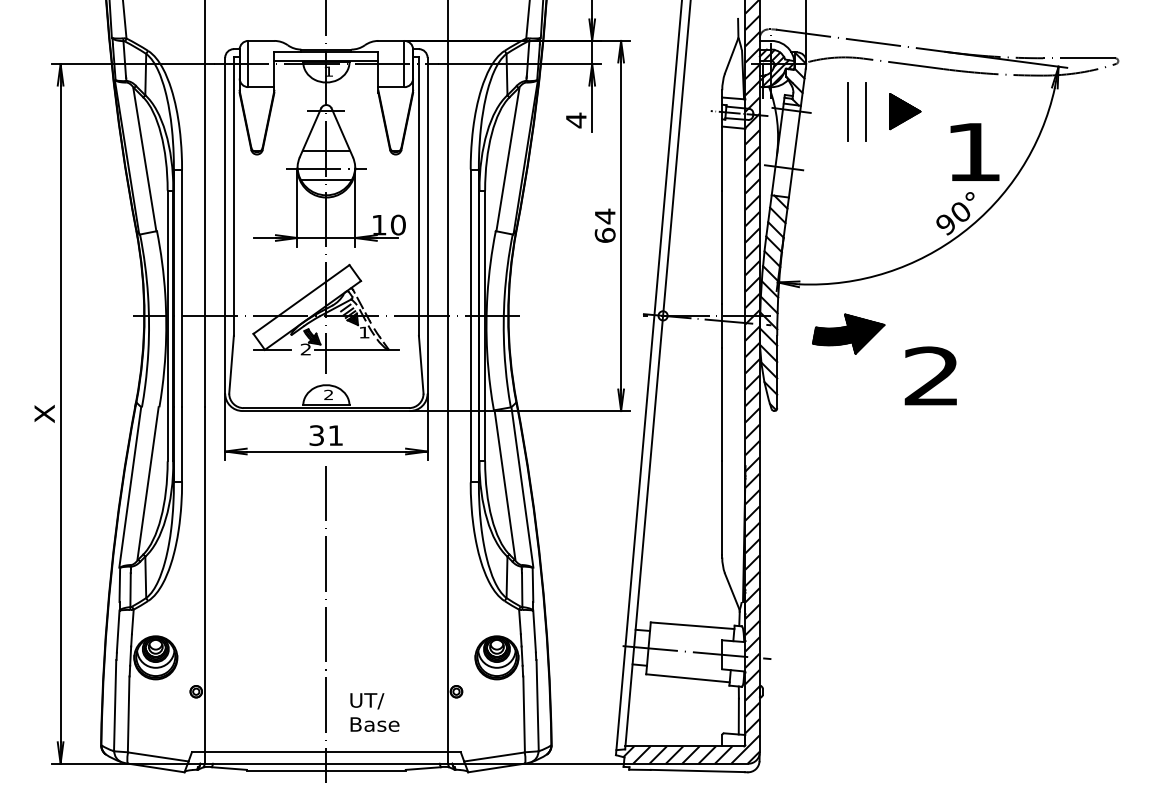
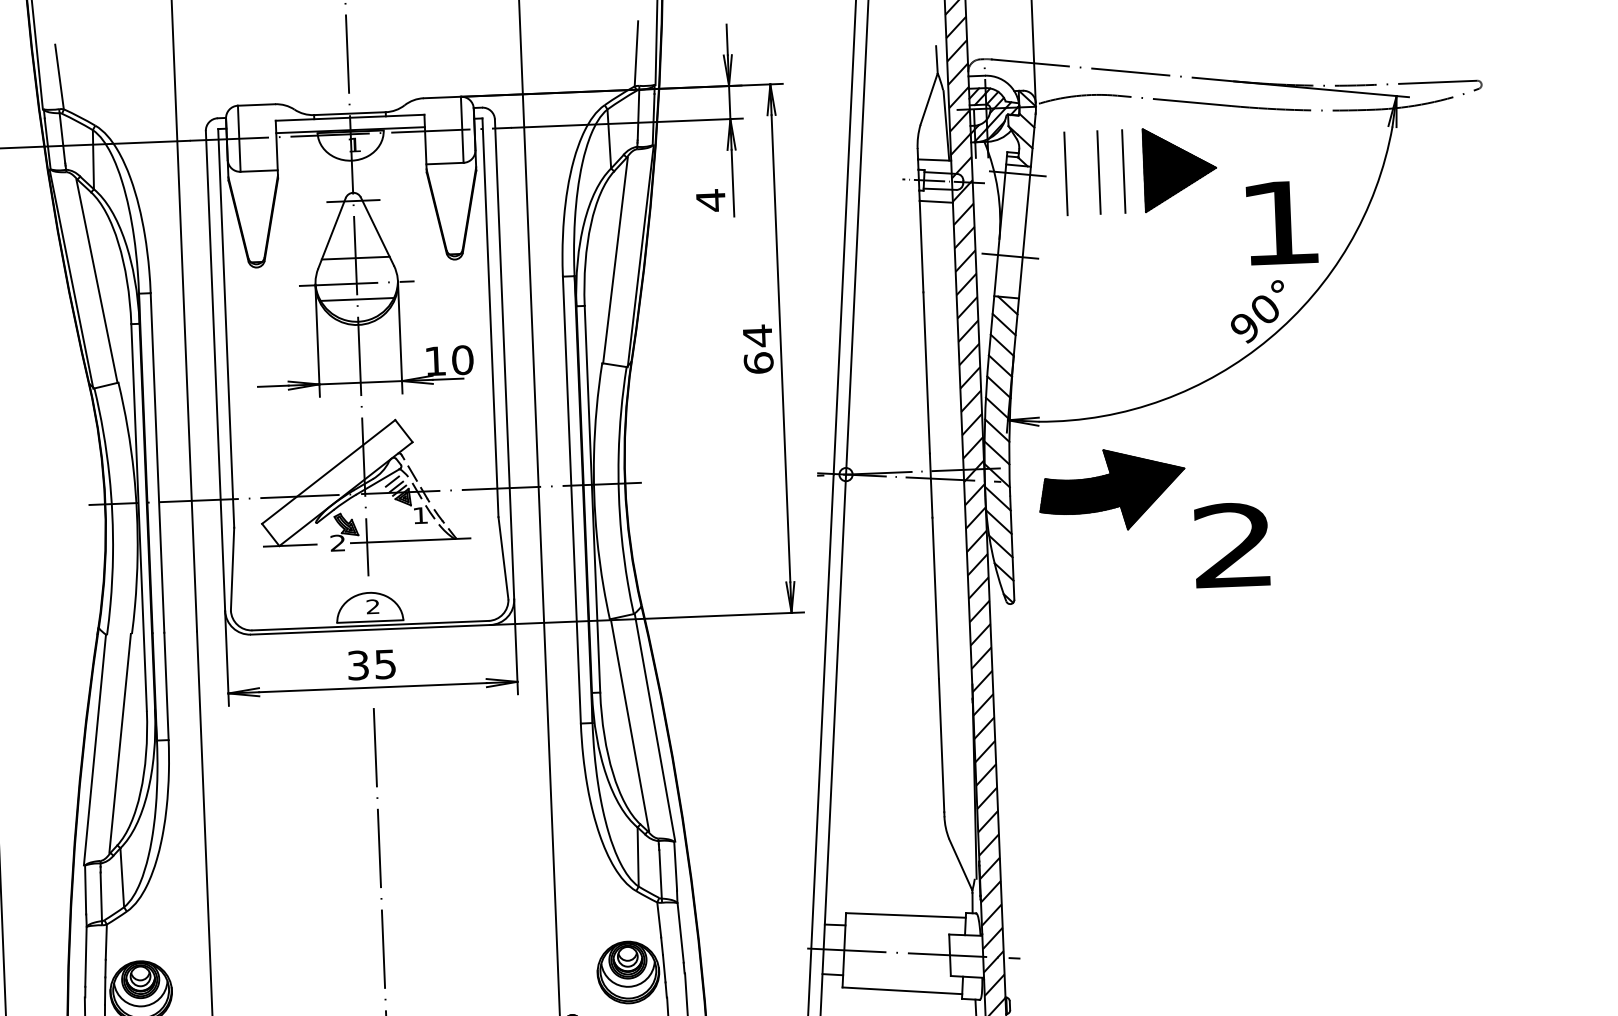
line: (825, 111) -> (1066, 173), added
part: (905, 111) -> (1180, 168), size x1.67
part: (848, 334) -> (1111, 490), size x1.43
text: (335, 435) -> (385, 664), 31 -> 35

